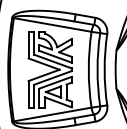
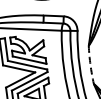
arc: (115, 69) -> (90, 64), solid -> dashed

